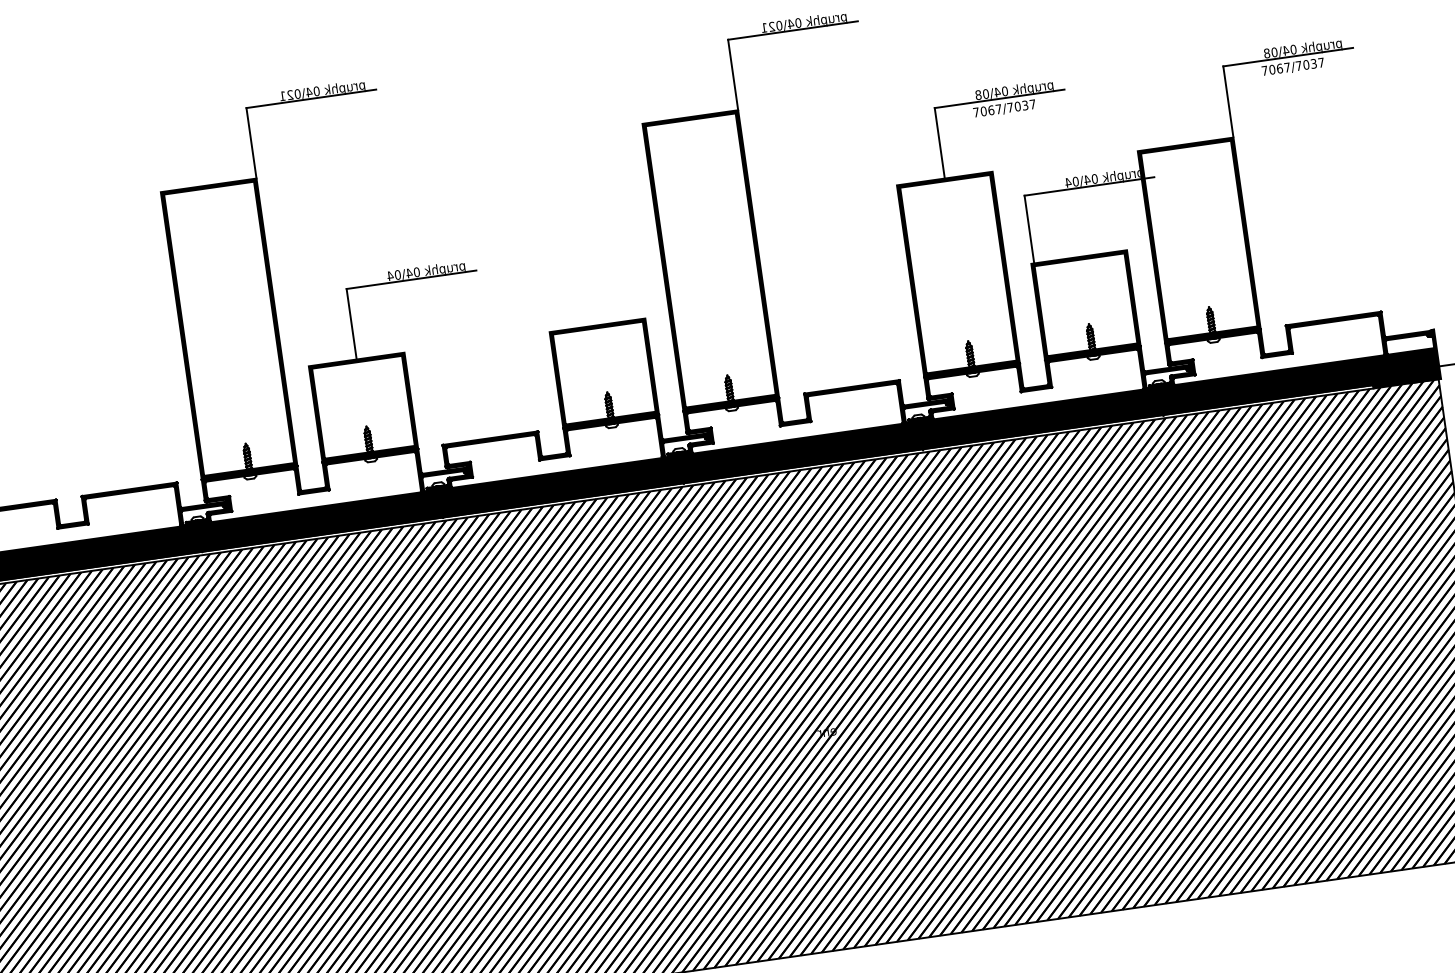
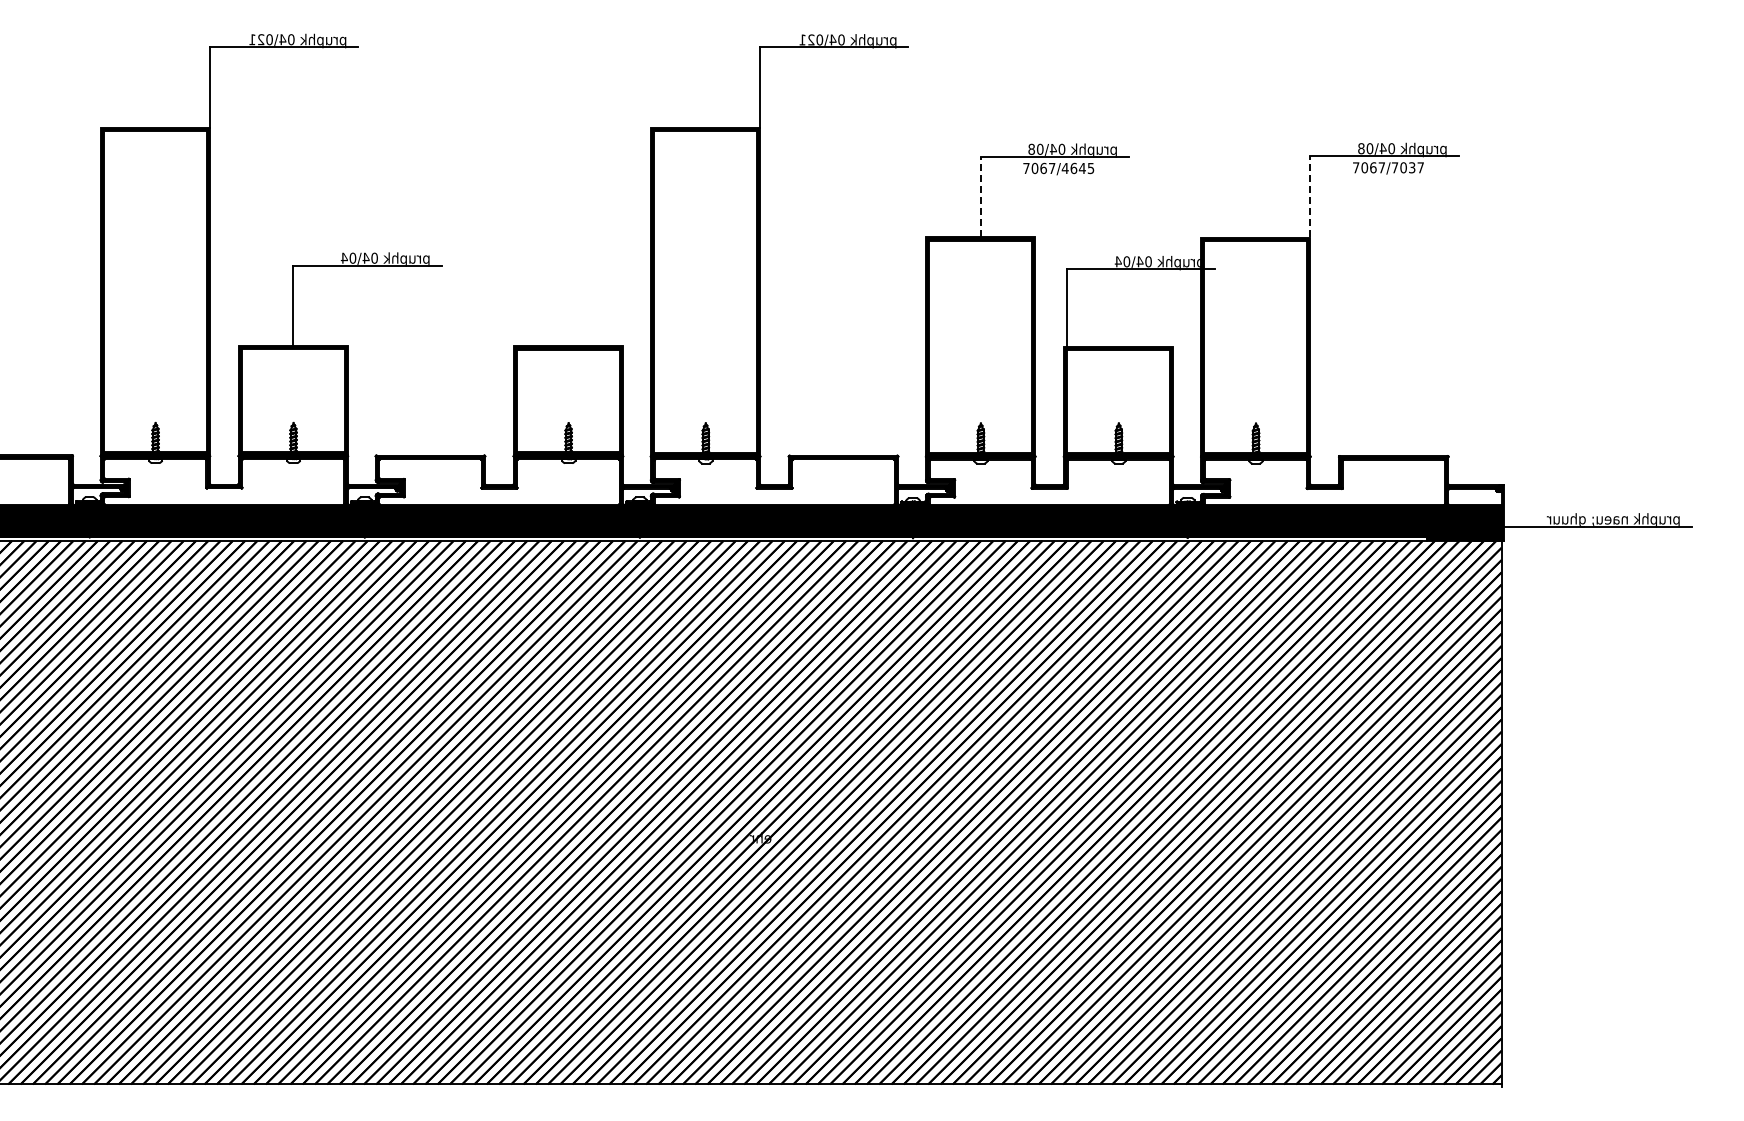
line: (1228, 101) -> (1310, 196), solid -> dashed
text: (1020, 106) -> (1077, 168), 7067/7037 -> 7067/4645
line: (939, 142) -> (980, 196), solid -> dashed

